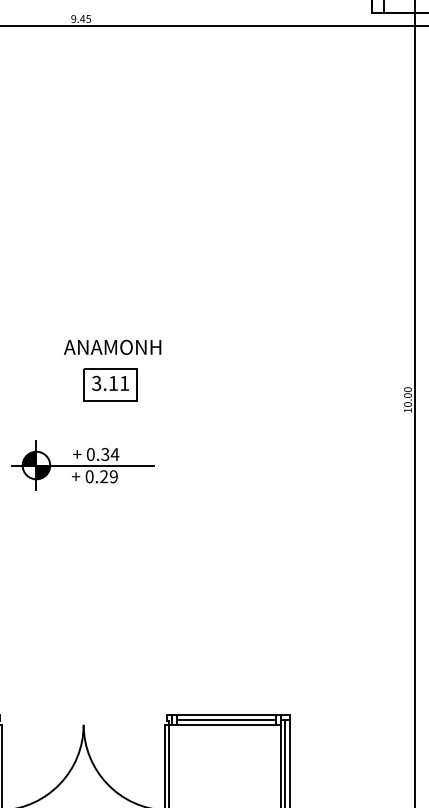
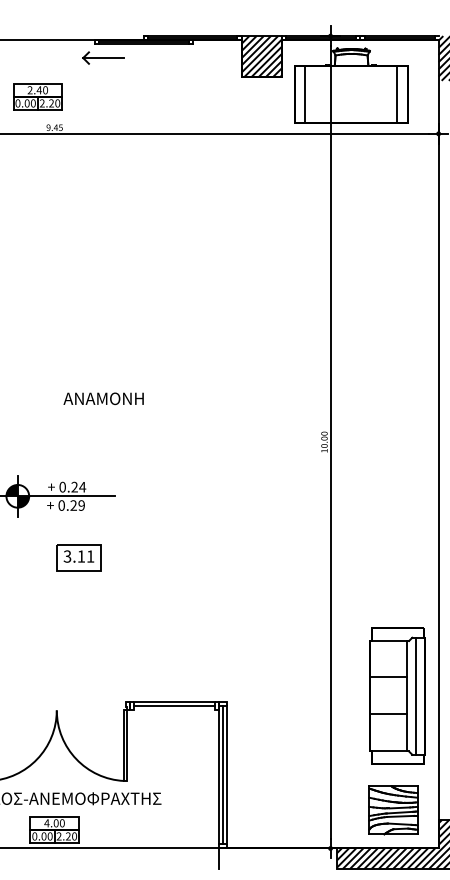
text: (112, 347) -> (103, 398), moved
part: (109, 384) -> (78, 557), moved
text: (105, 454) -> (74, 487), 0.34 -> 0.24
line: (226, 725) -> (174, 710), removed

